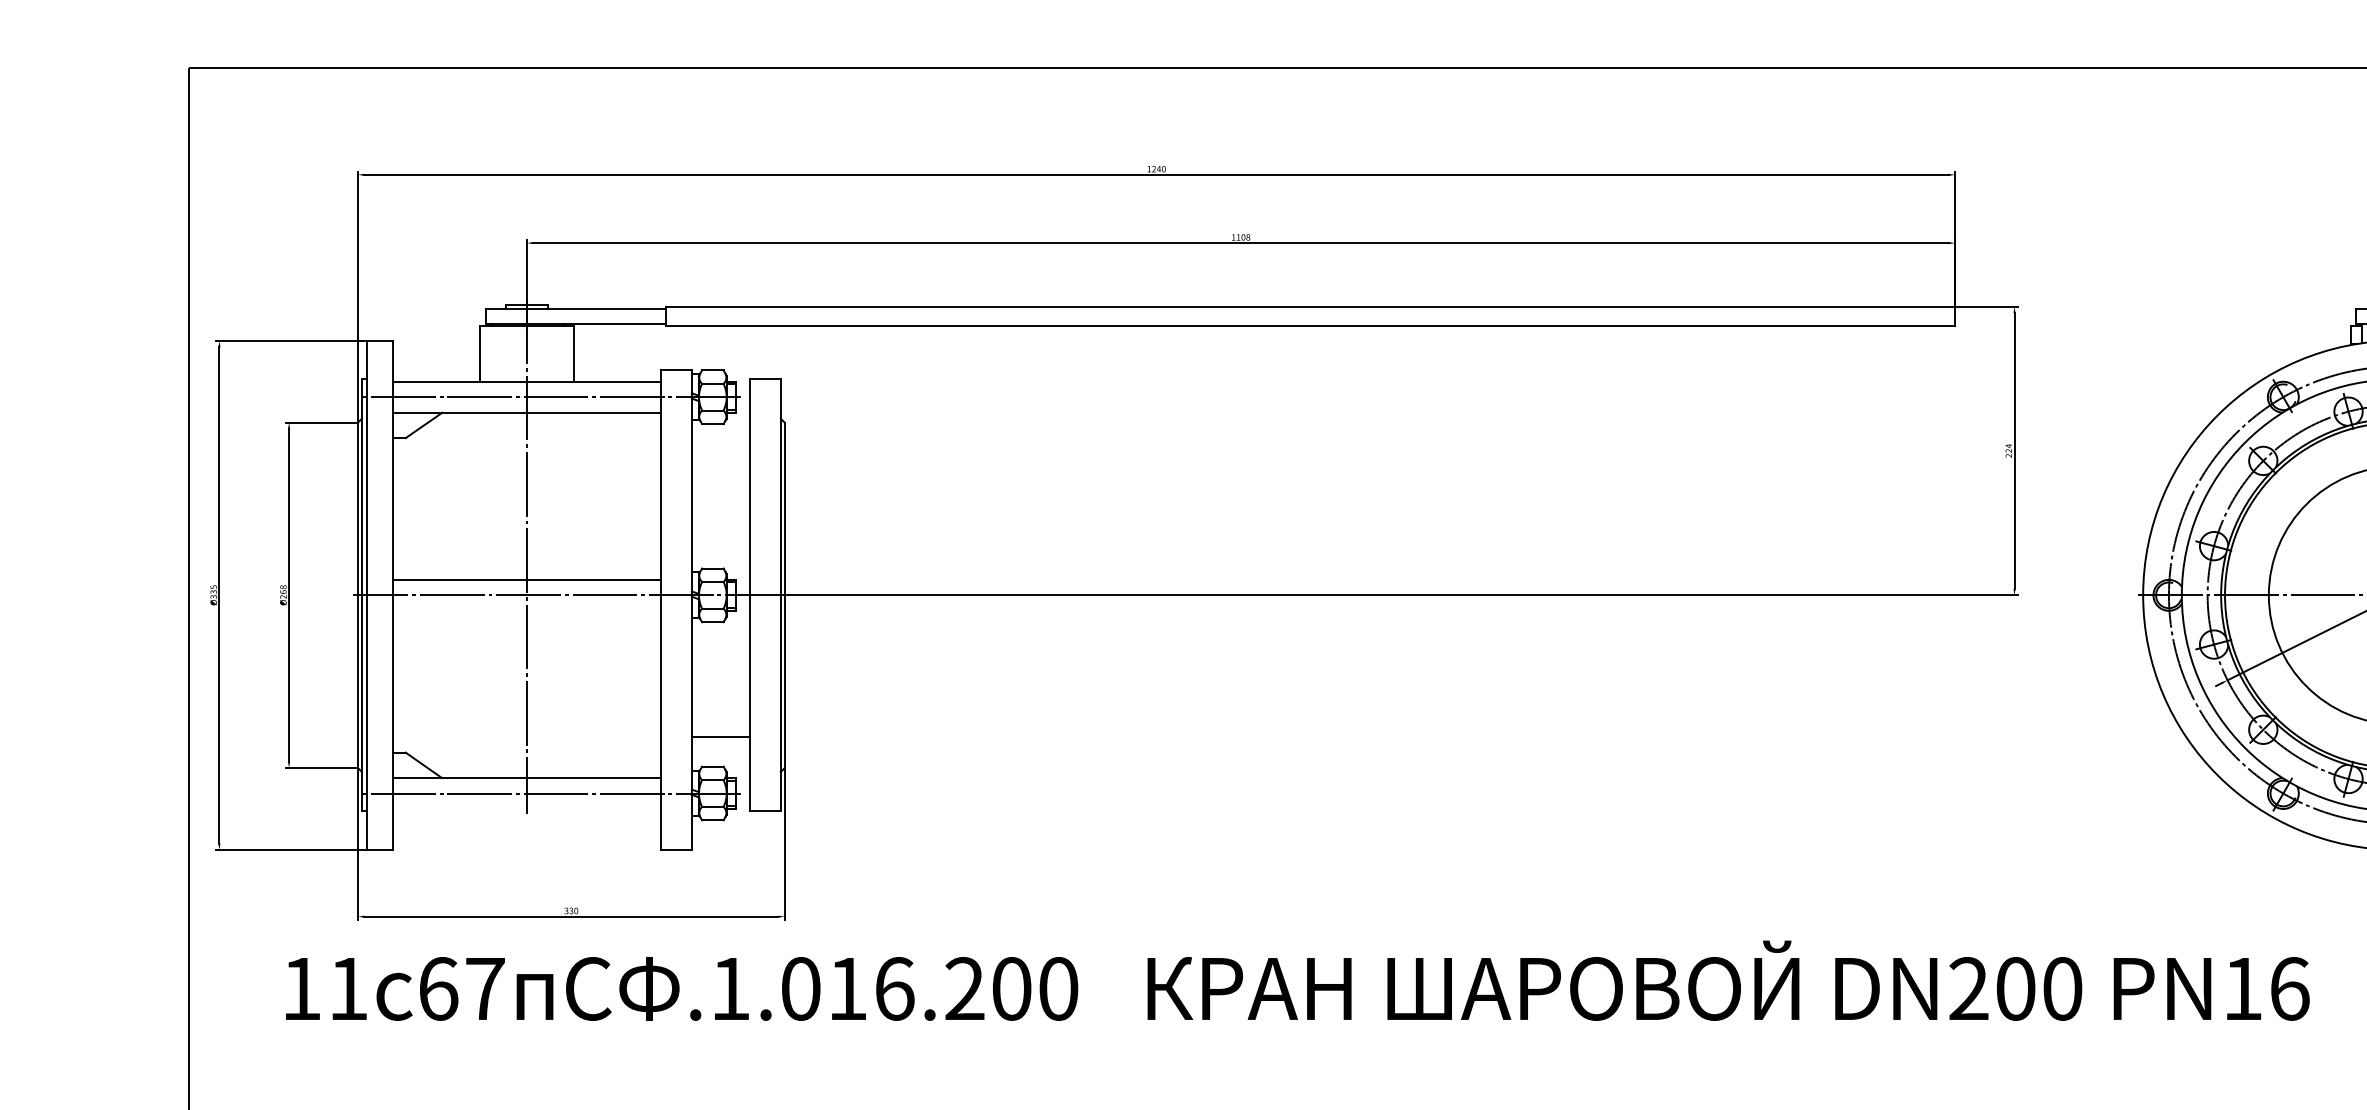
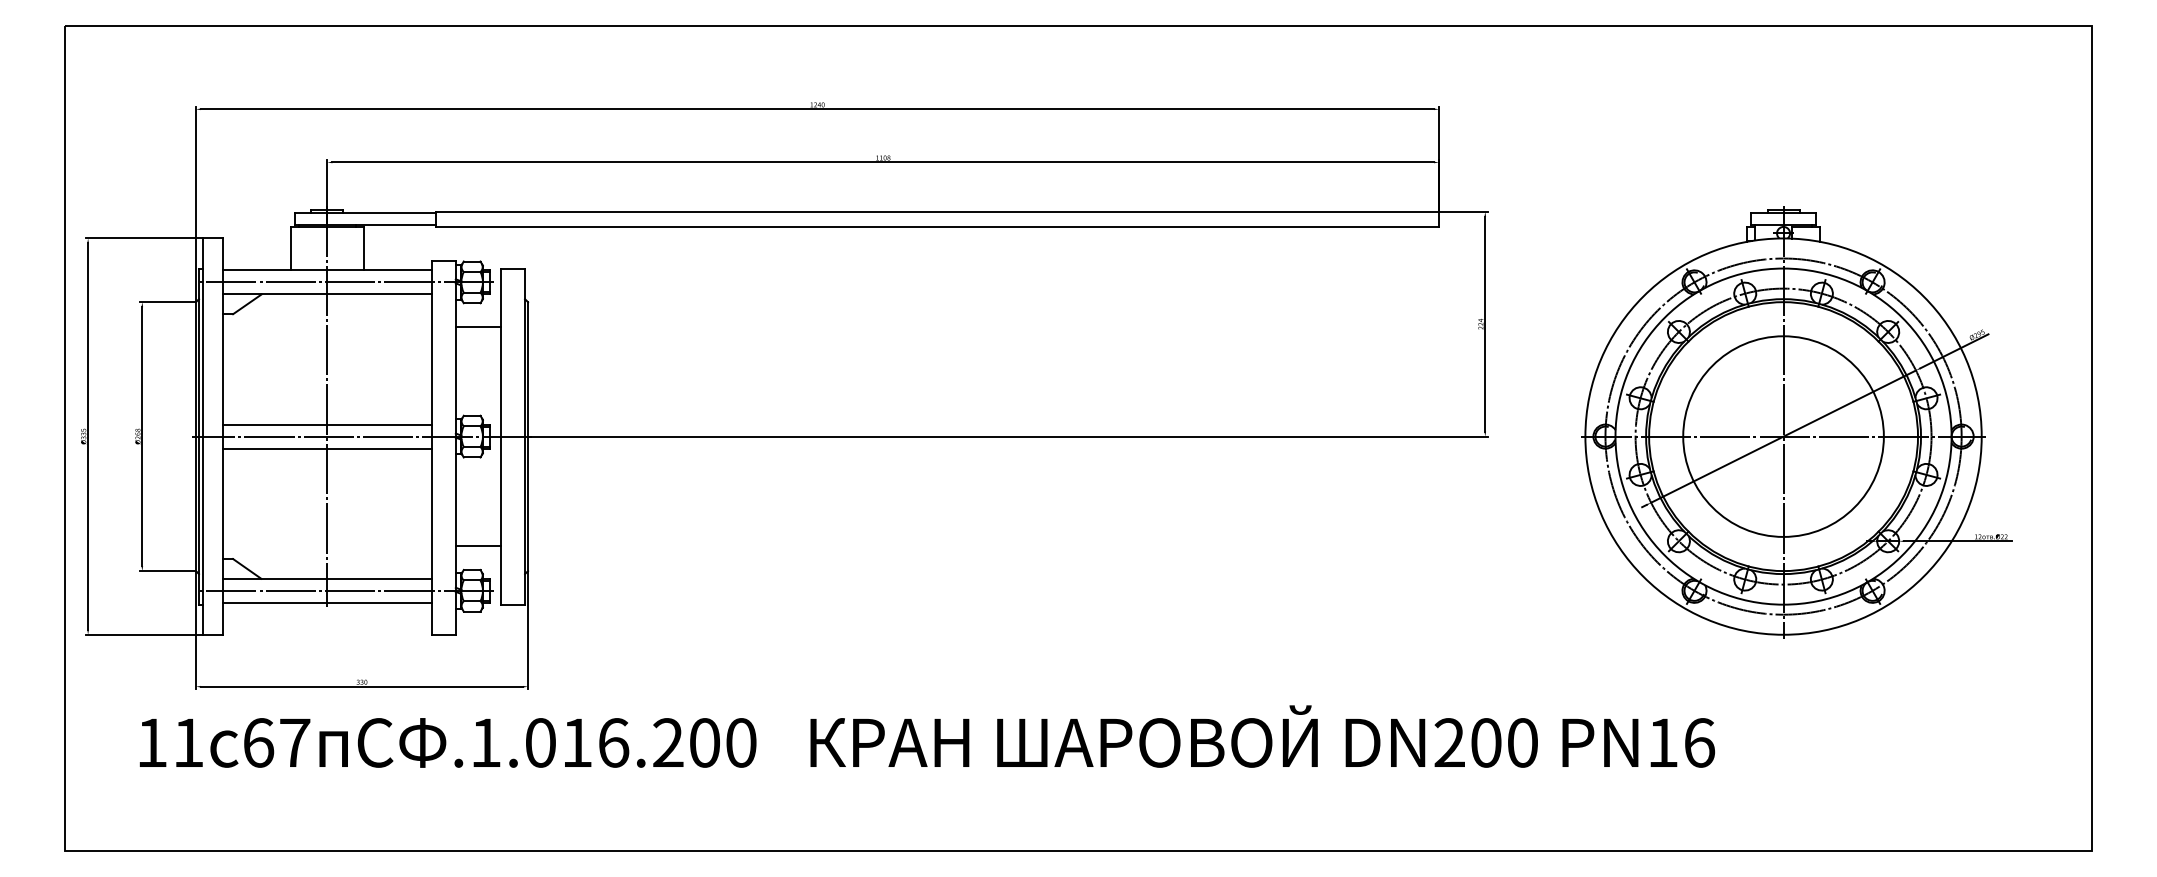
line: (719, 453) -> (477, 326), added
line: (527, 610) -> (327, 448), added
line: (527, 808) -> (327, 602), added

